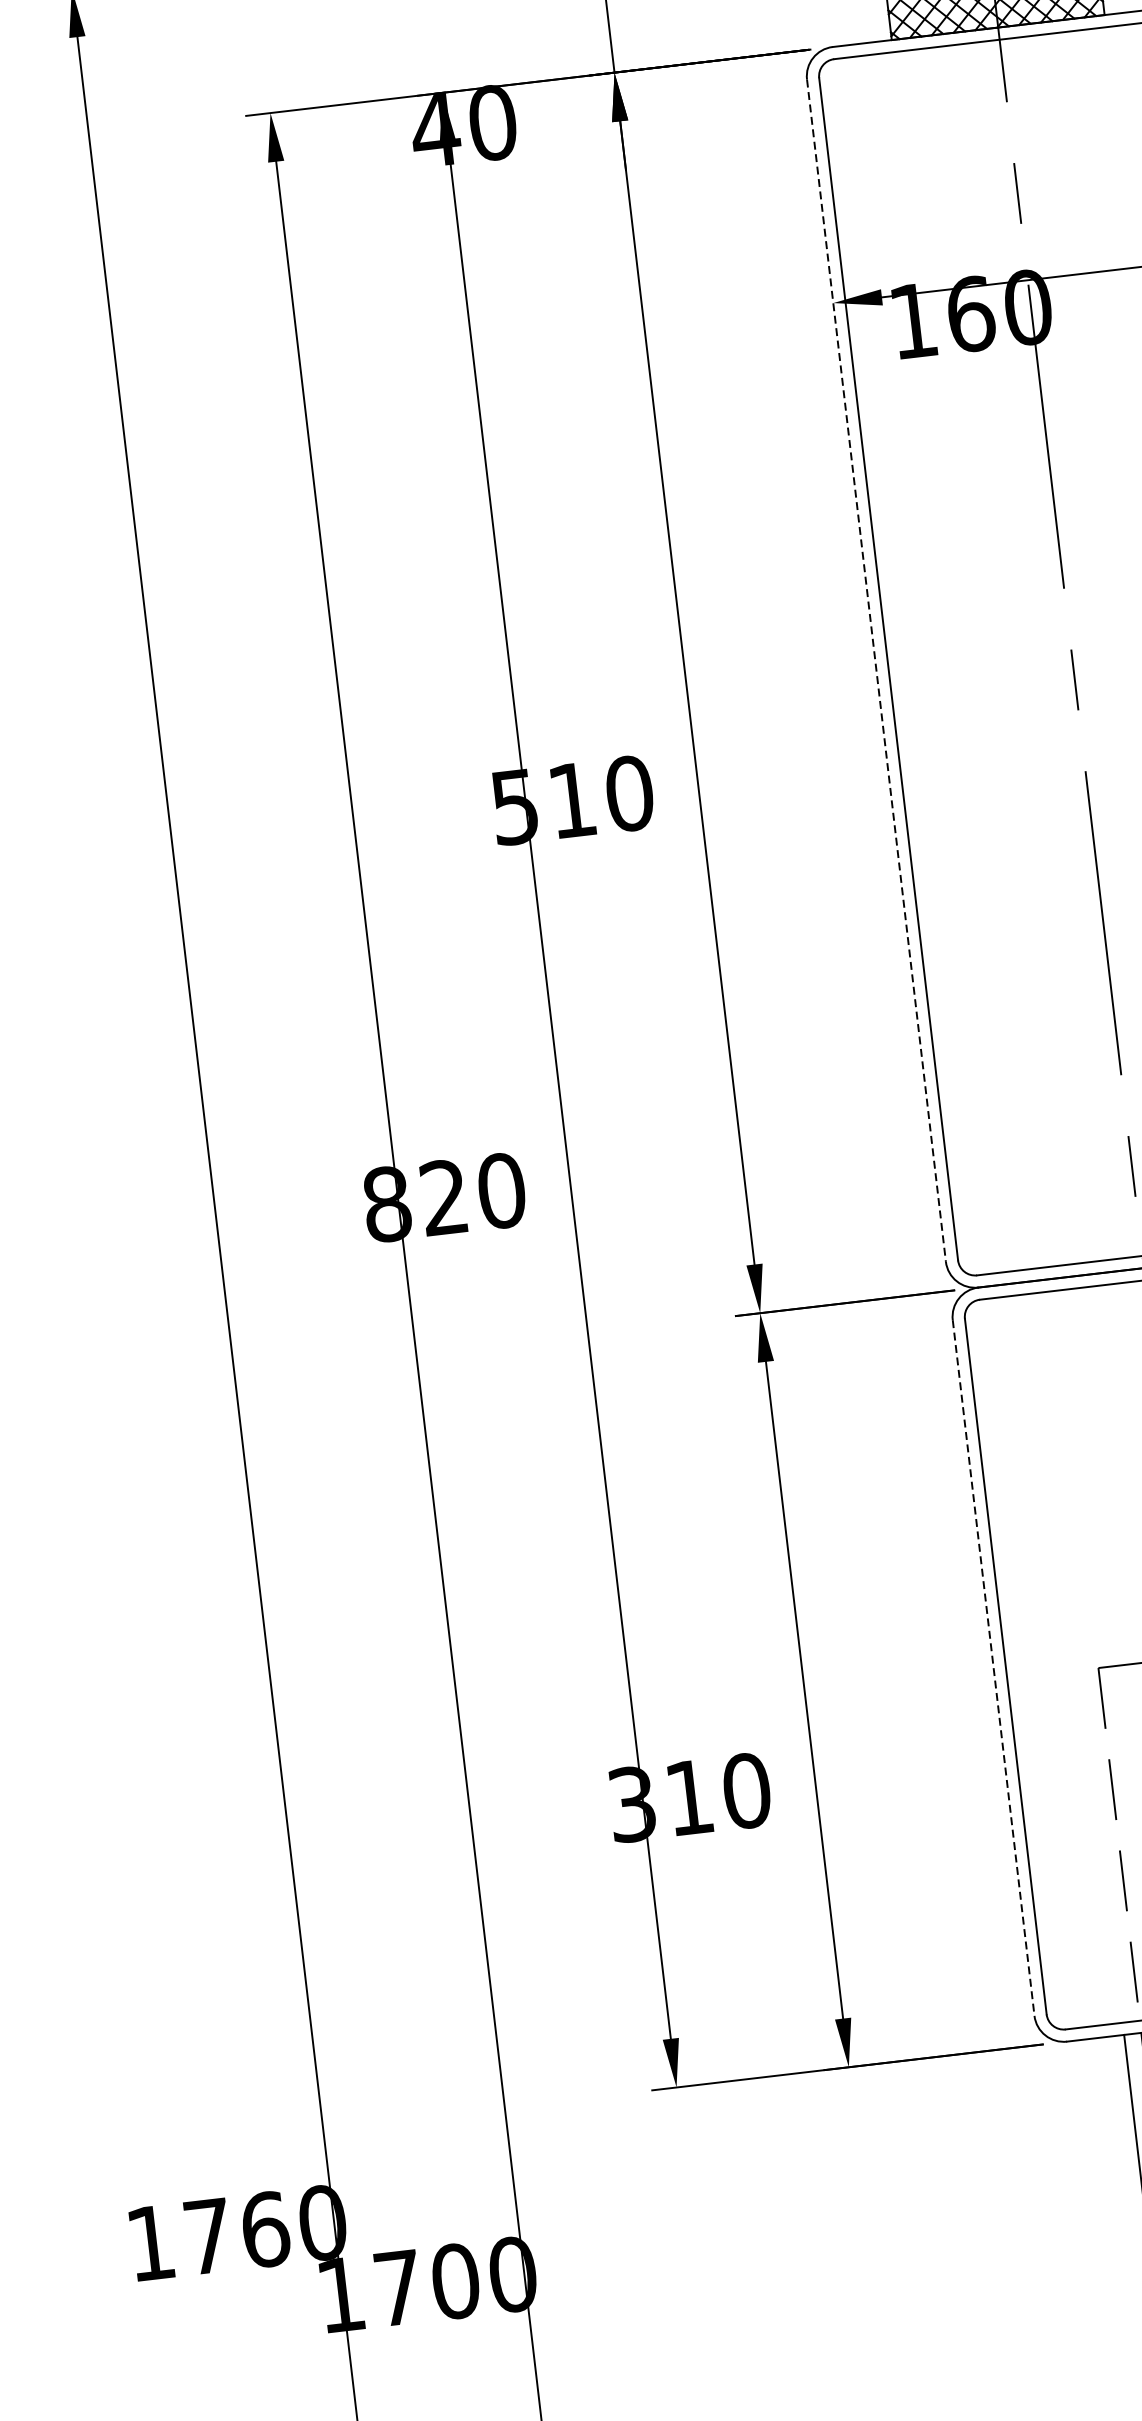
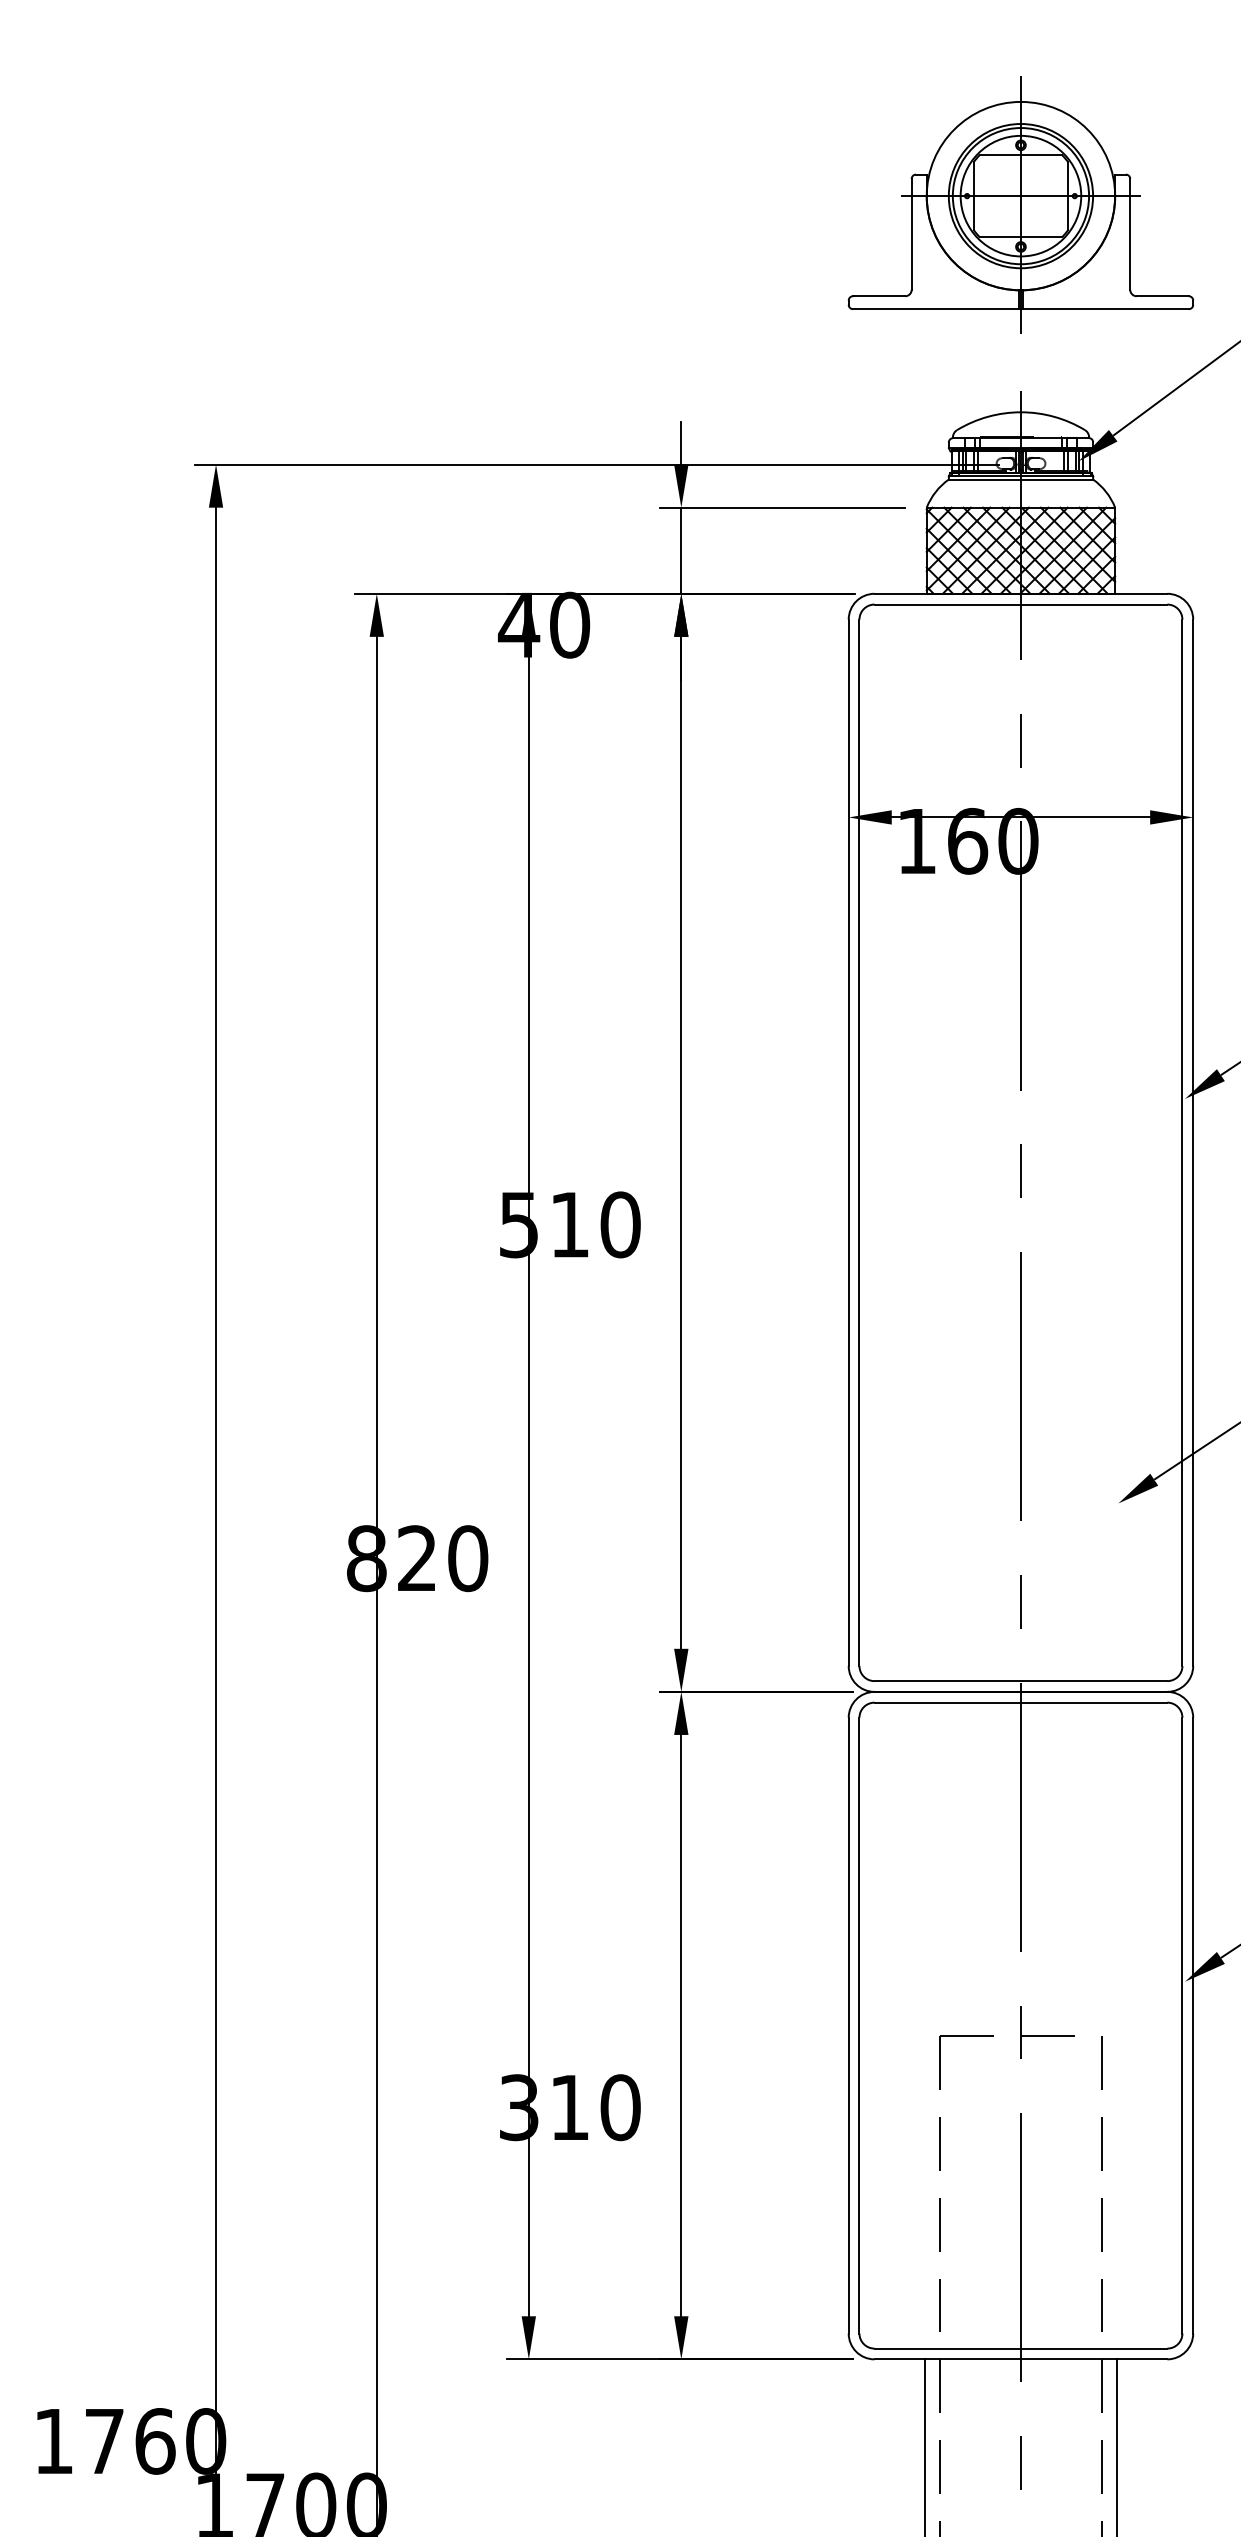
line: (876, 671) -> (848, 1143), dashed -> solid
line: (993, 1667) -> (848, 2025), dashed -> solid

